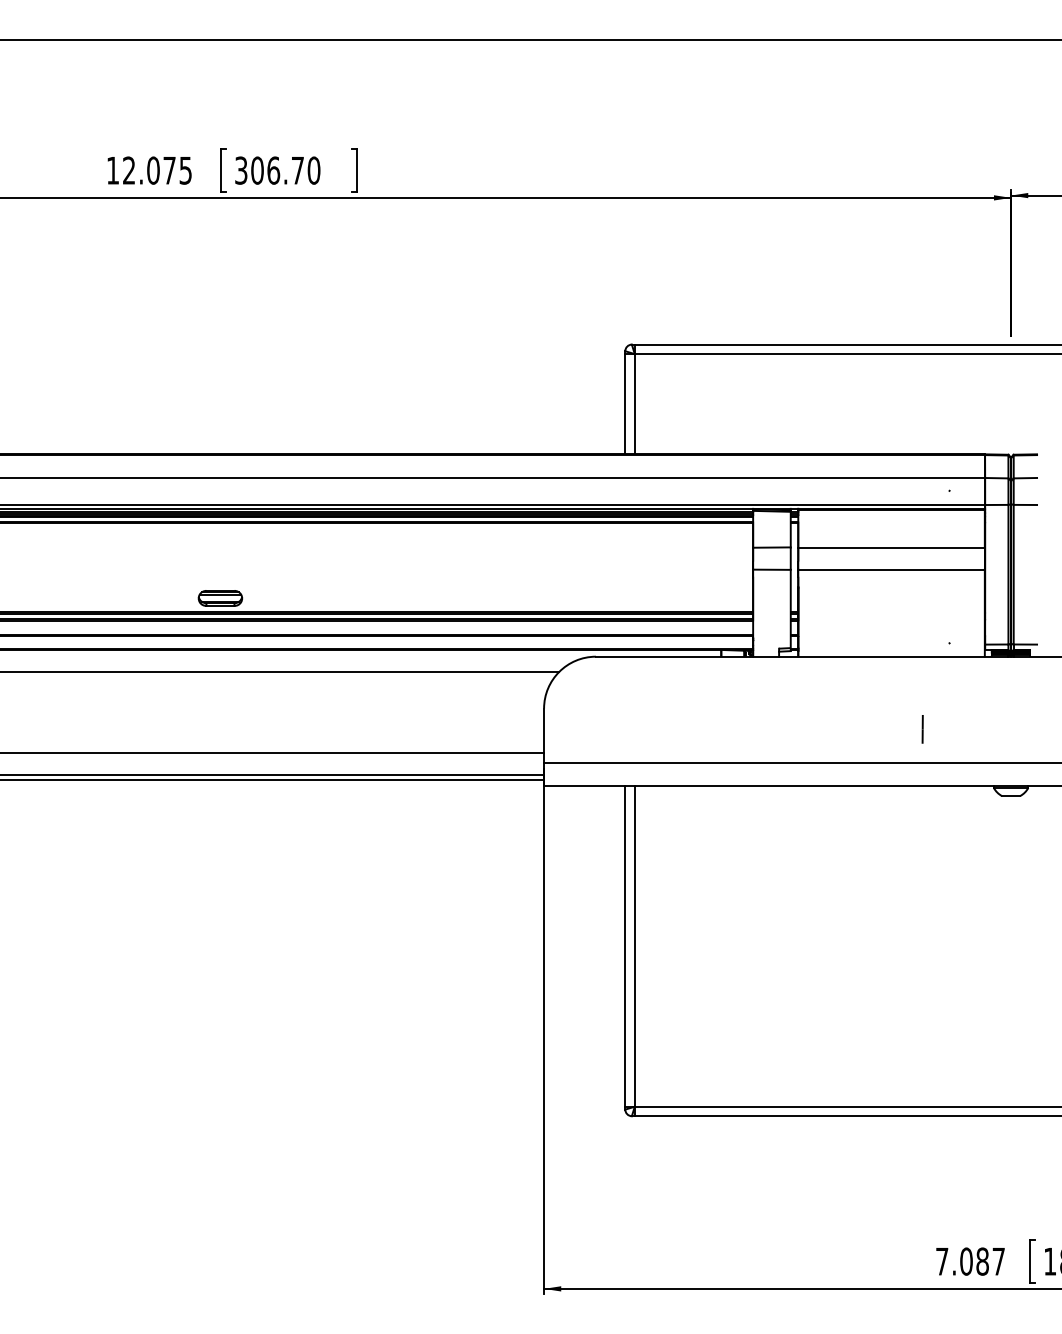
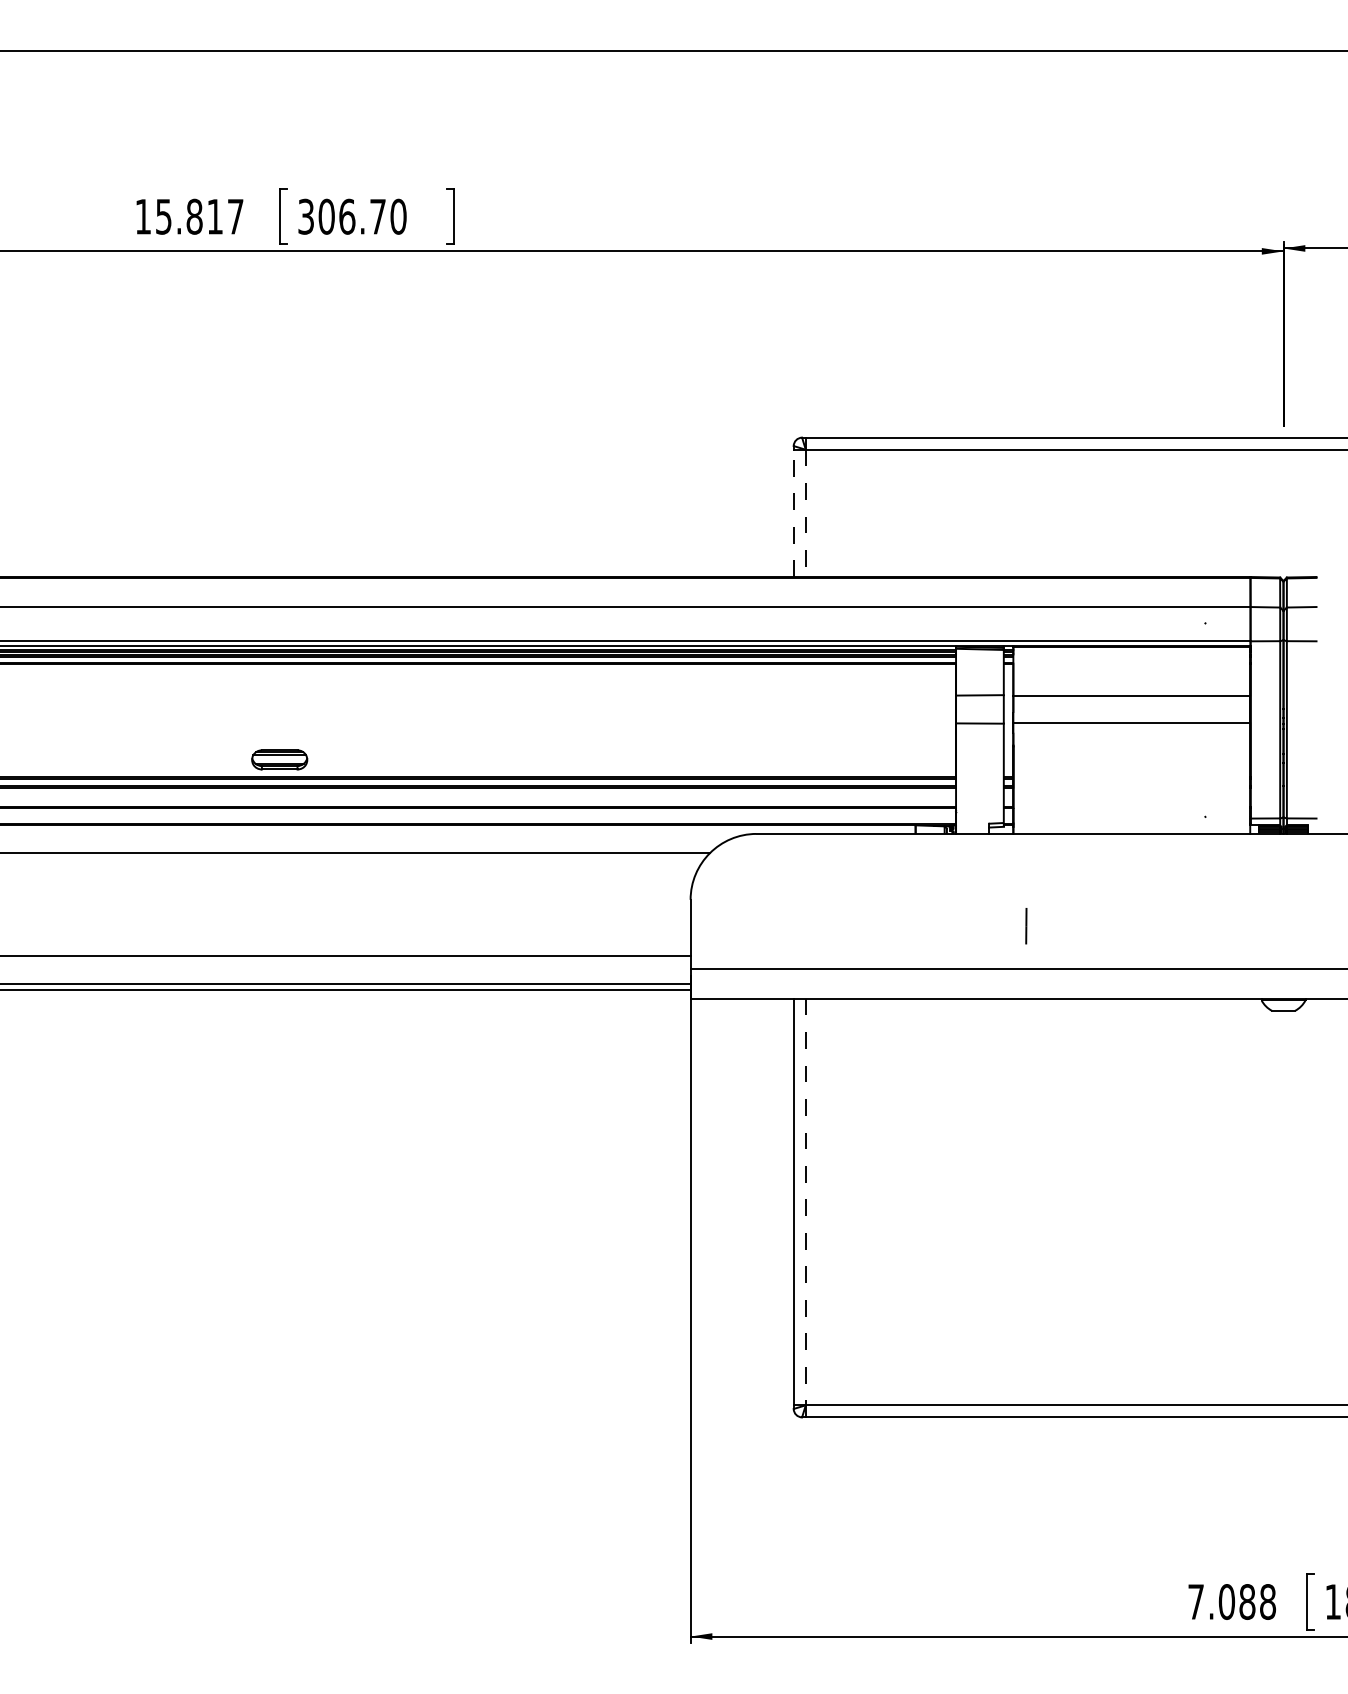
text: (157, 170) -> (199, 216), 12.075 -> 15.817
line: (625, 404) -> (793, 513), solid -> dashed
line: (634, 404) -> (805, 513), solid -> dashed
line: (922, 729) -> (1026, 926), moved
line: (634, 946) -> (805, 1202), solid -> dashed
text: (999, 1261) -> (1268, 1601), 7.087 -> 7.088

